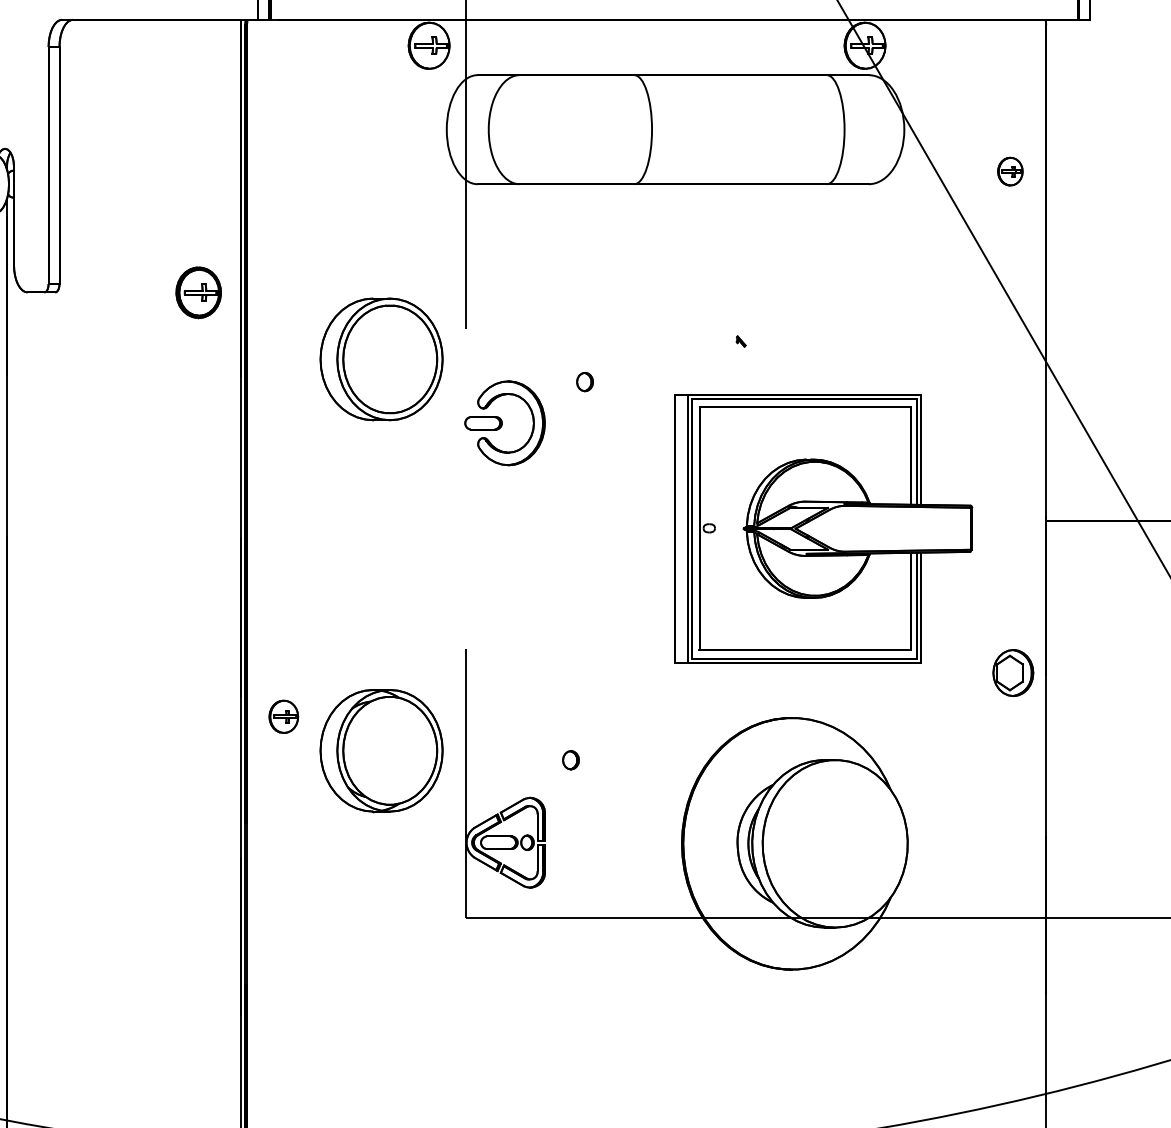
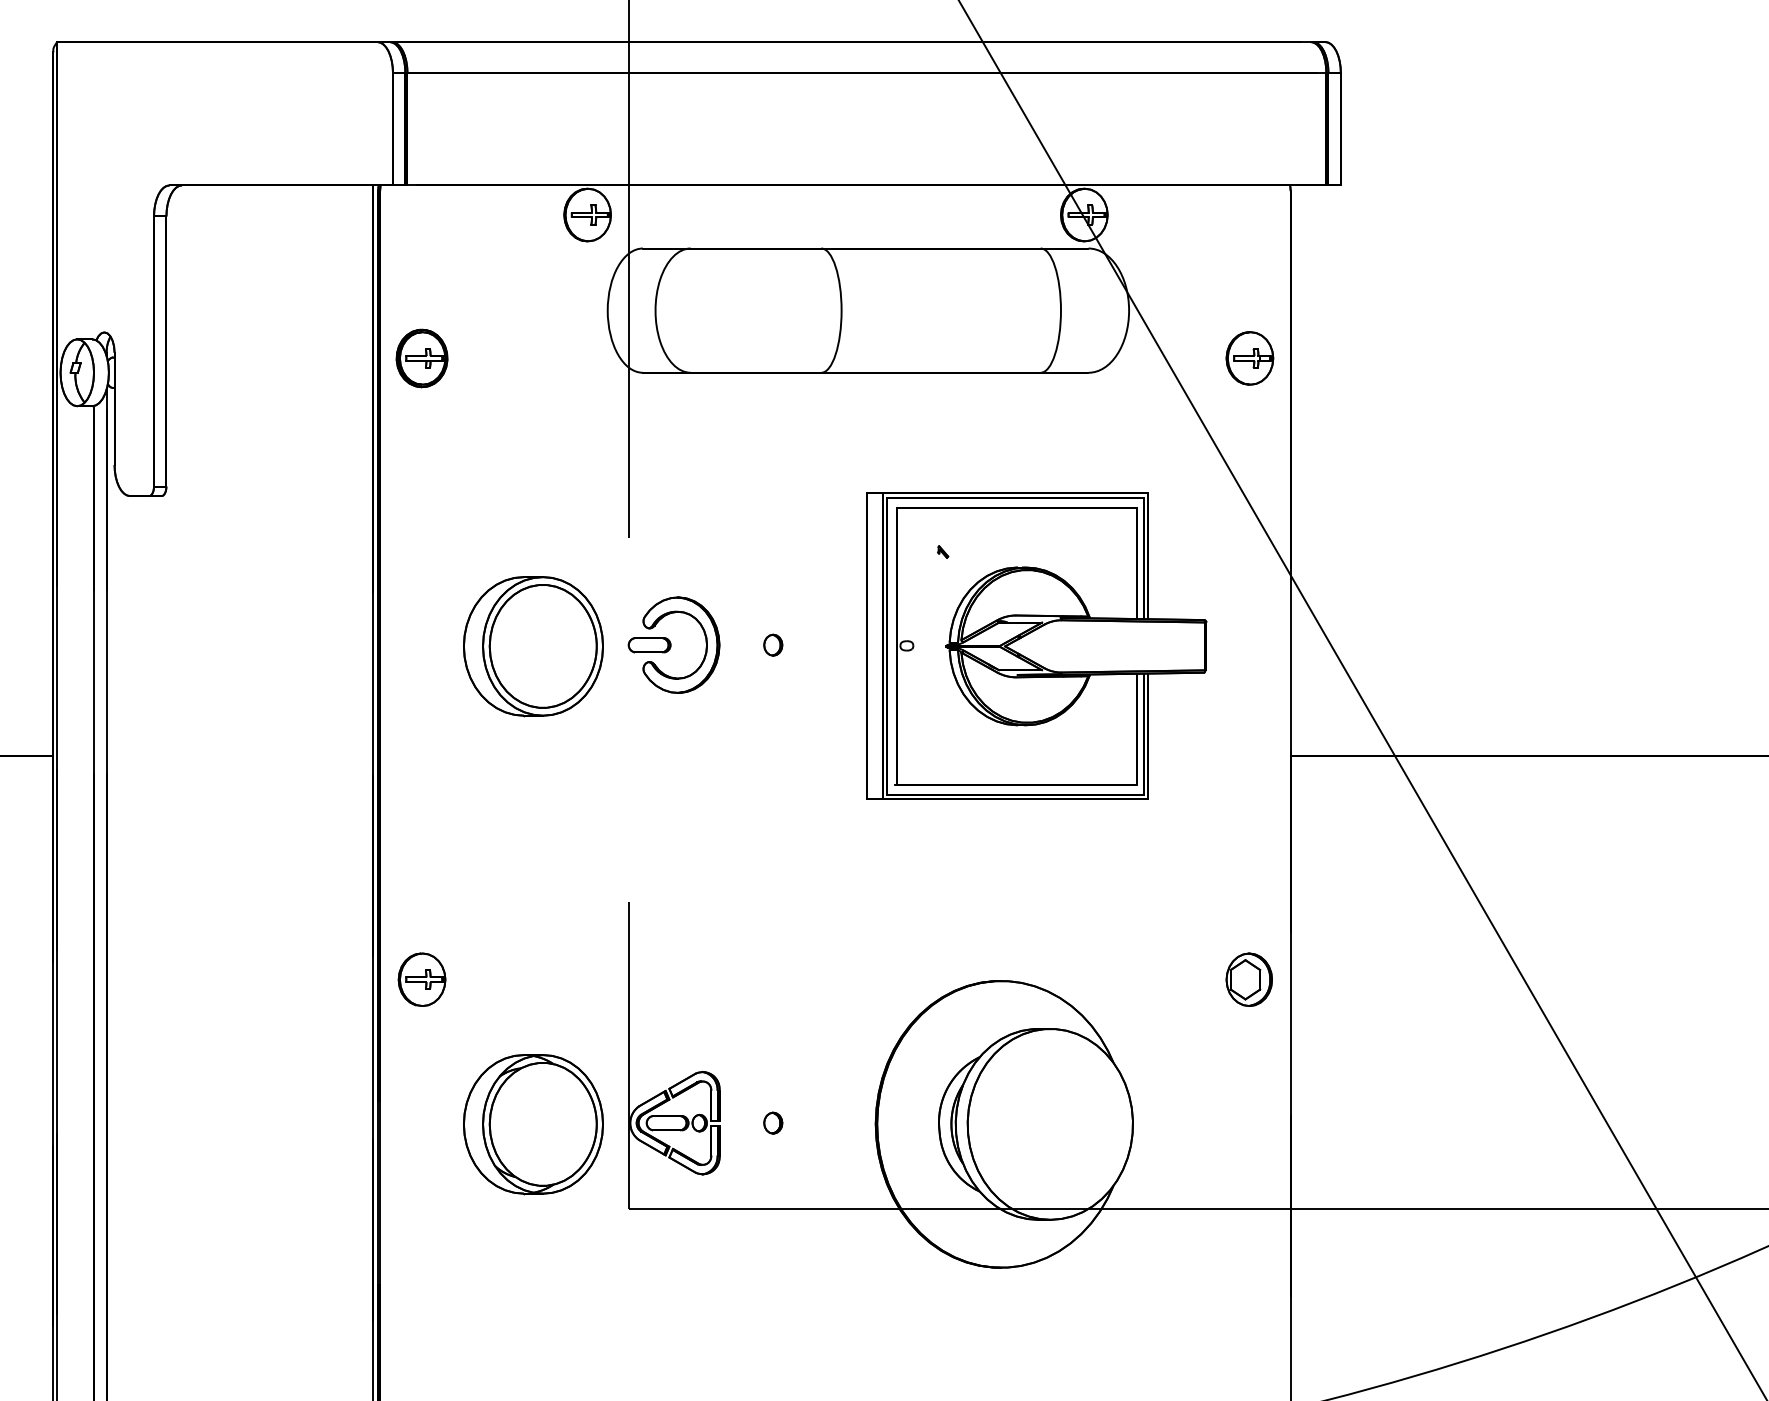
part: (1010, 171) -> (1249, 358), size x1.67
part: (198, 292) -> (421, 358), moved
part: (381, 359) -> (533, 646), moved
part: (585, 381) -> (773, 644), moved
part: (823, 527) -> (1036, 645), moved
part: (1012, 672) -> (1248, 979), moved
part: (283, 716) -> (421, 979), size x1.43
part: (381, 750) -> (533, 1124), moved
part: (571, 759) -> (773, 1122), moved

